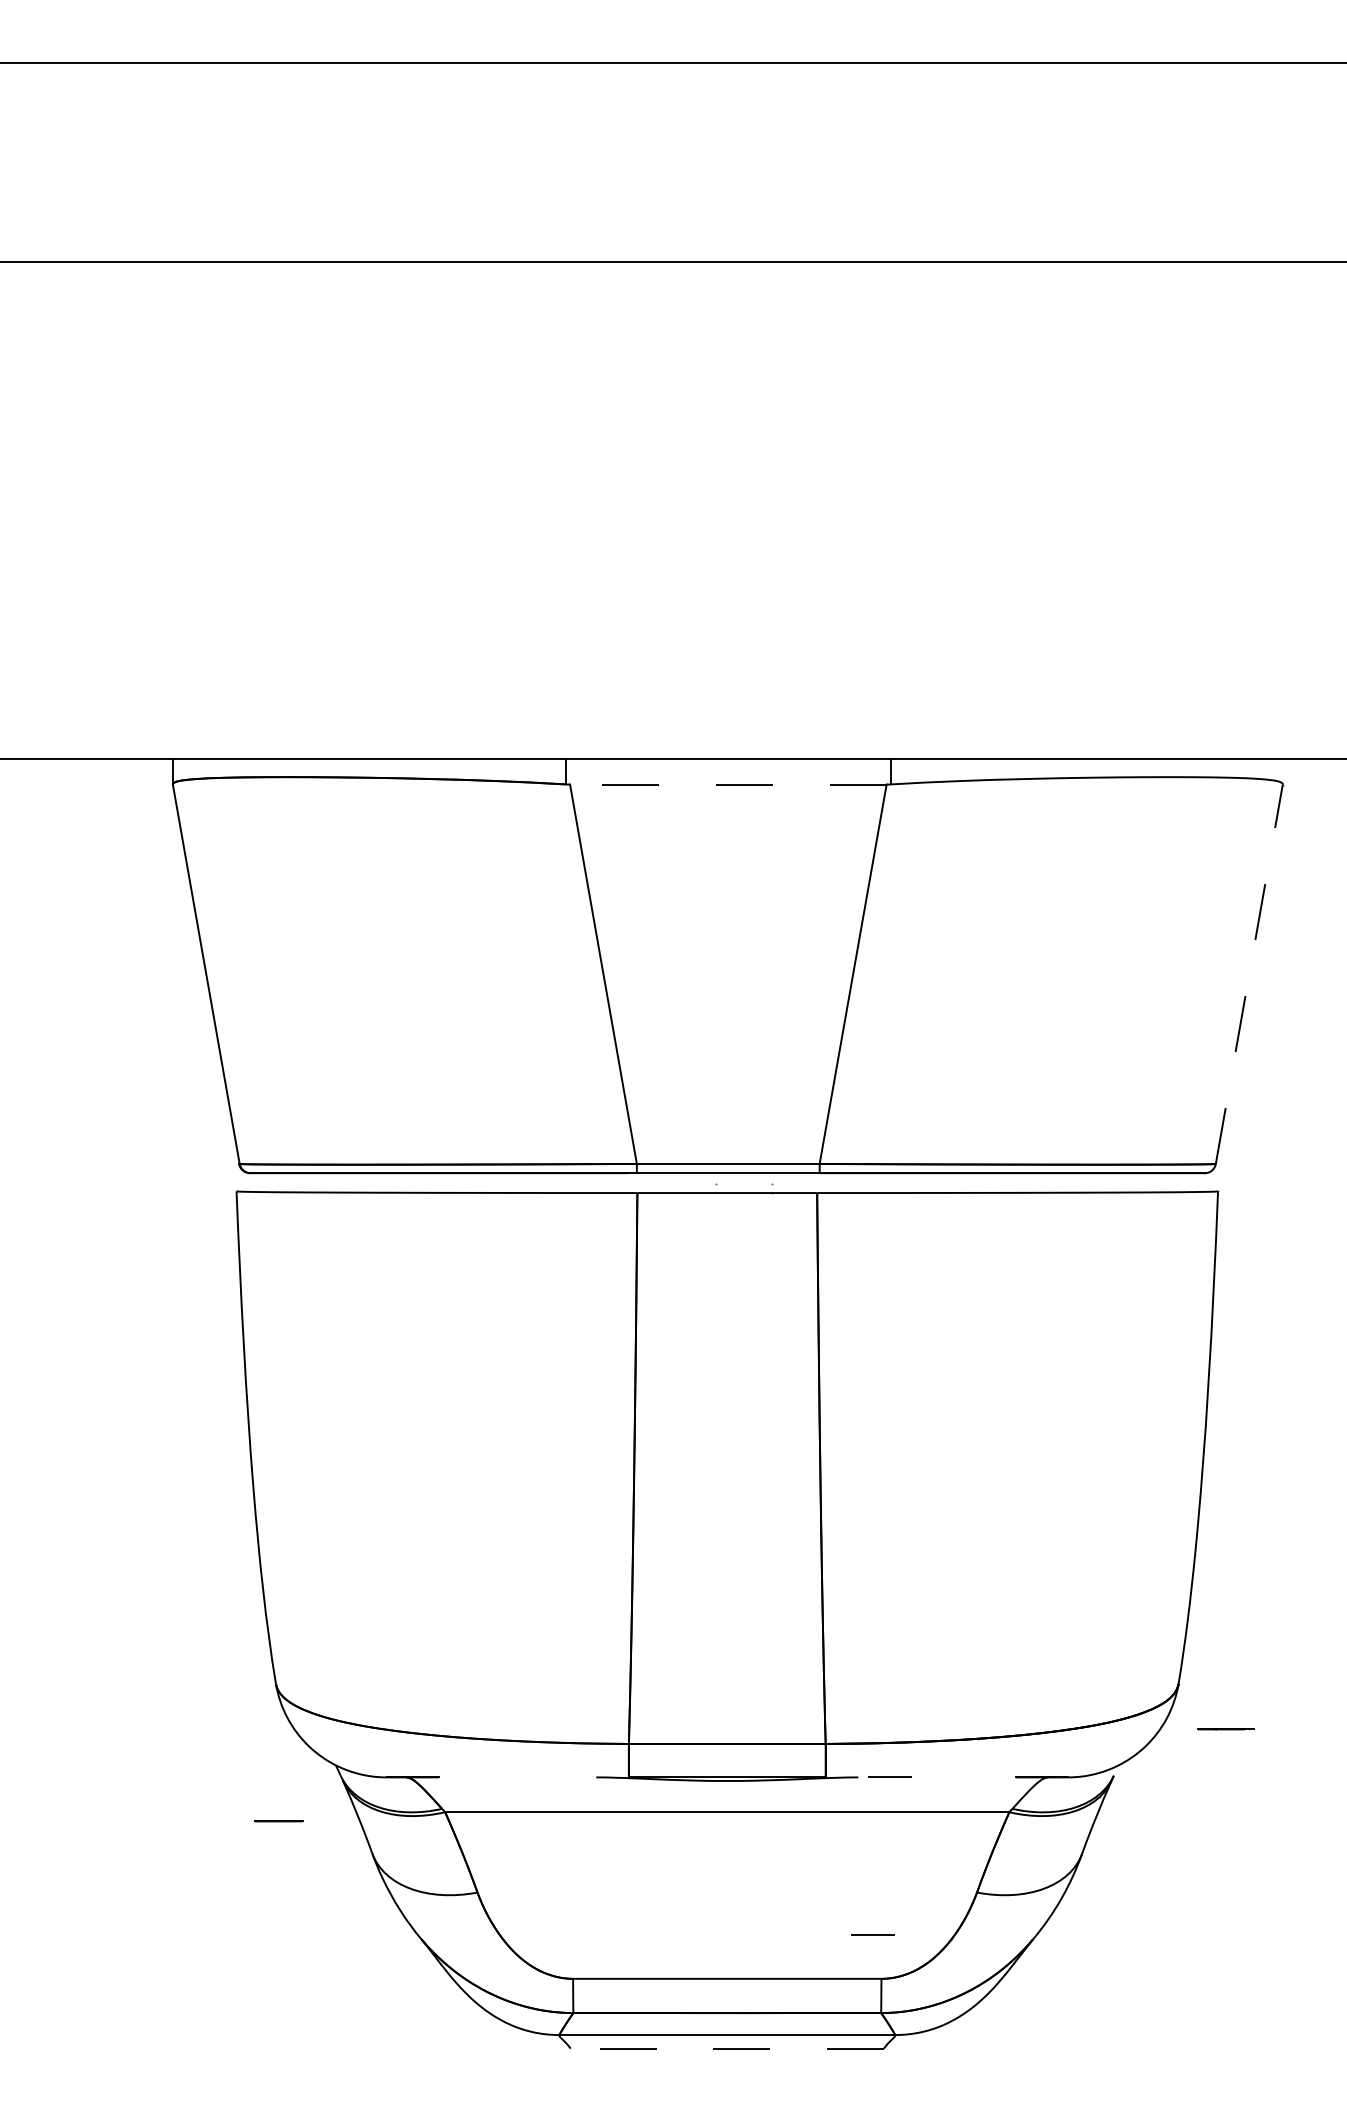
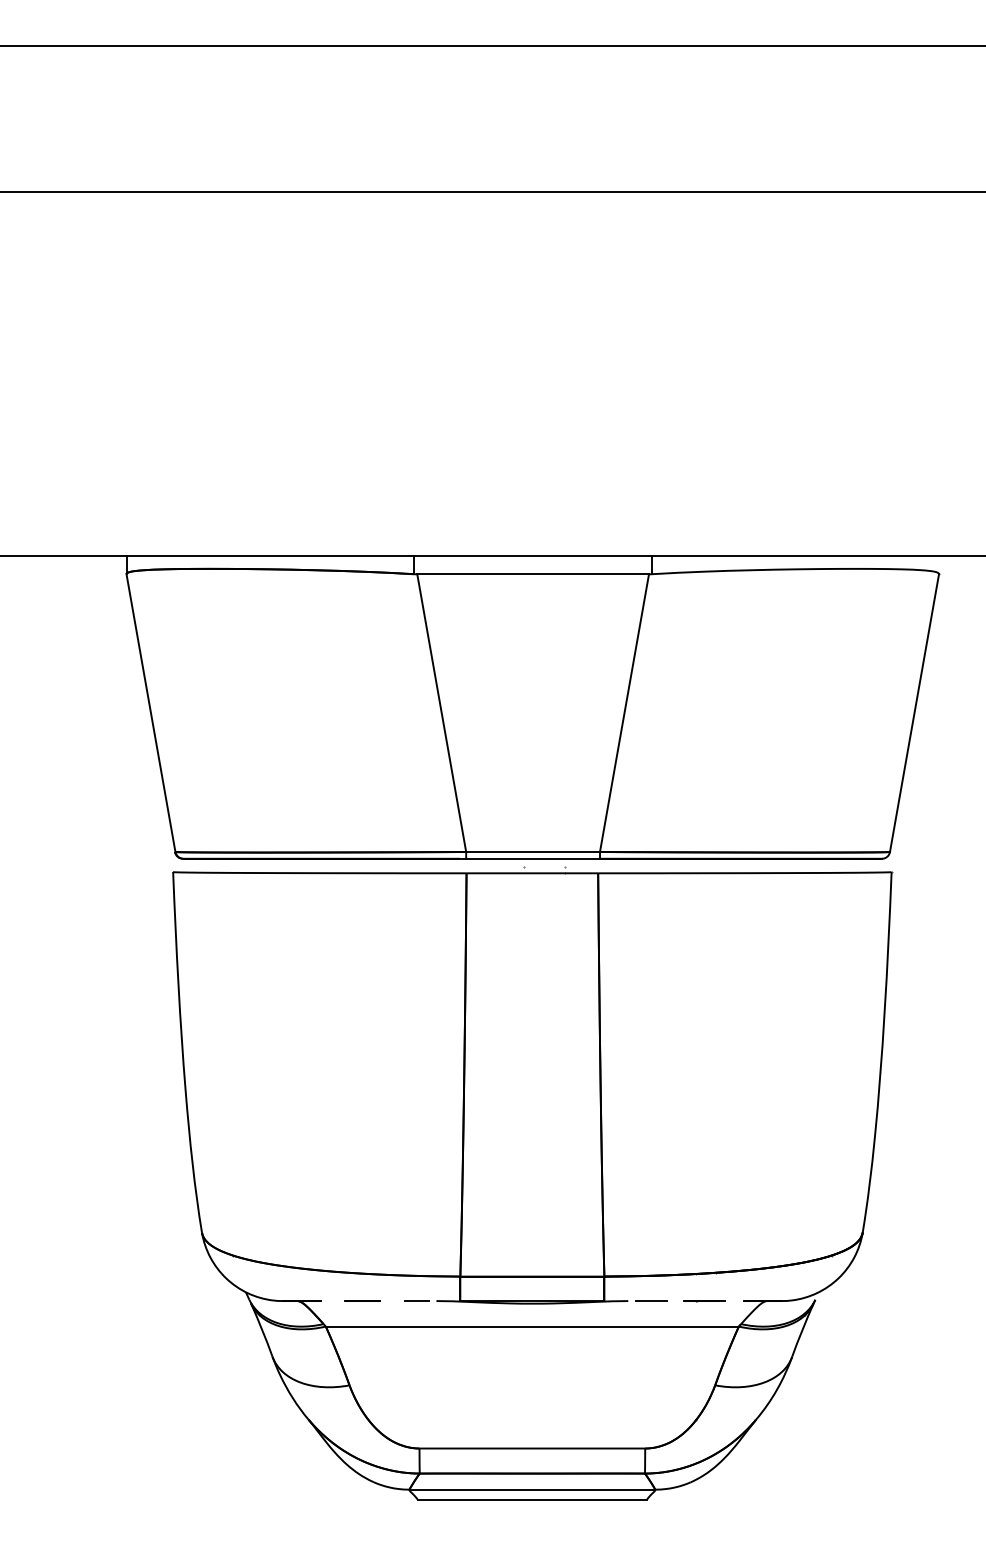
line: (727, 784) -> (532, 574), dashed -> solid
line: (1249, 974) -> (914, 713), dashed -> solid
line: (1225, 1729) -> (704, 1301), moved
line: (568, 1777) -> (416, 1301), added
line: (278, 1821) -> (362, 1301), moved
line: (872, 1934) -> (638, 1416), removed
line: (727, 2048) -> (532, 1499), dashed -> solid

